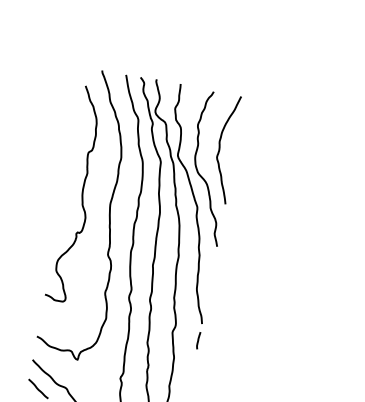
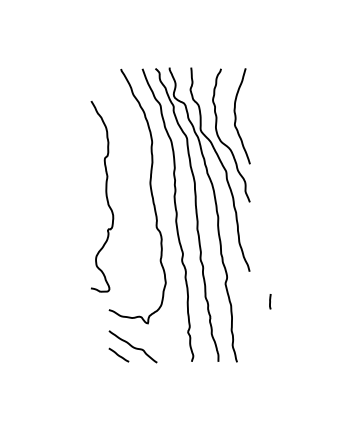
curve: (80, 195) -> (105, 196), moved
line: (198, 340) -> (270, 301), moved

